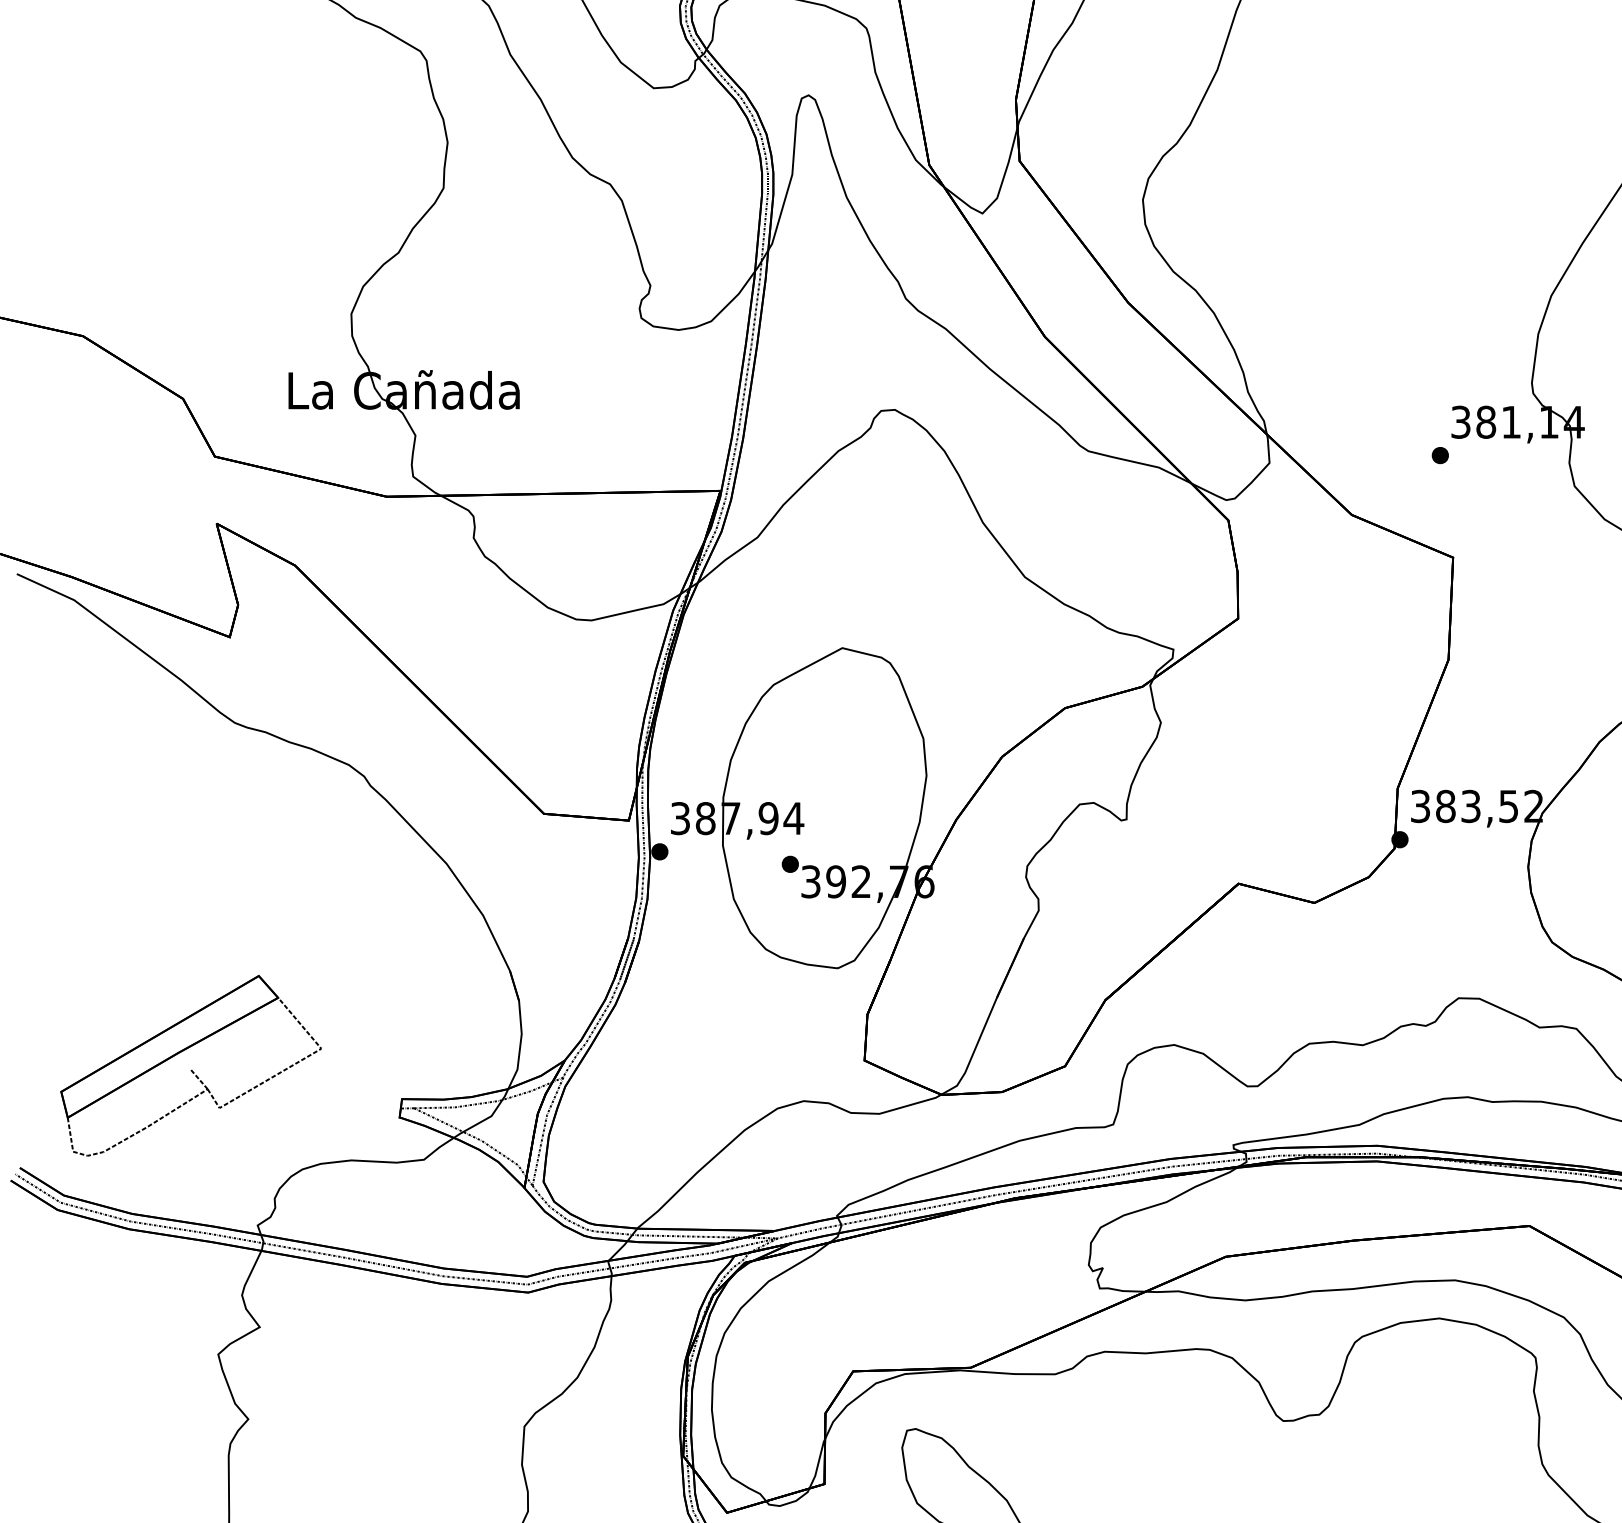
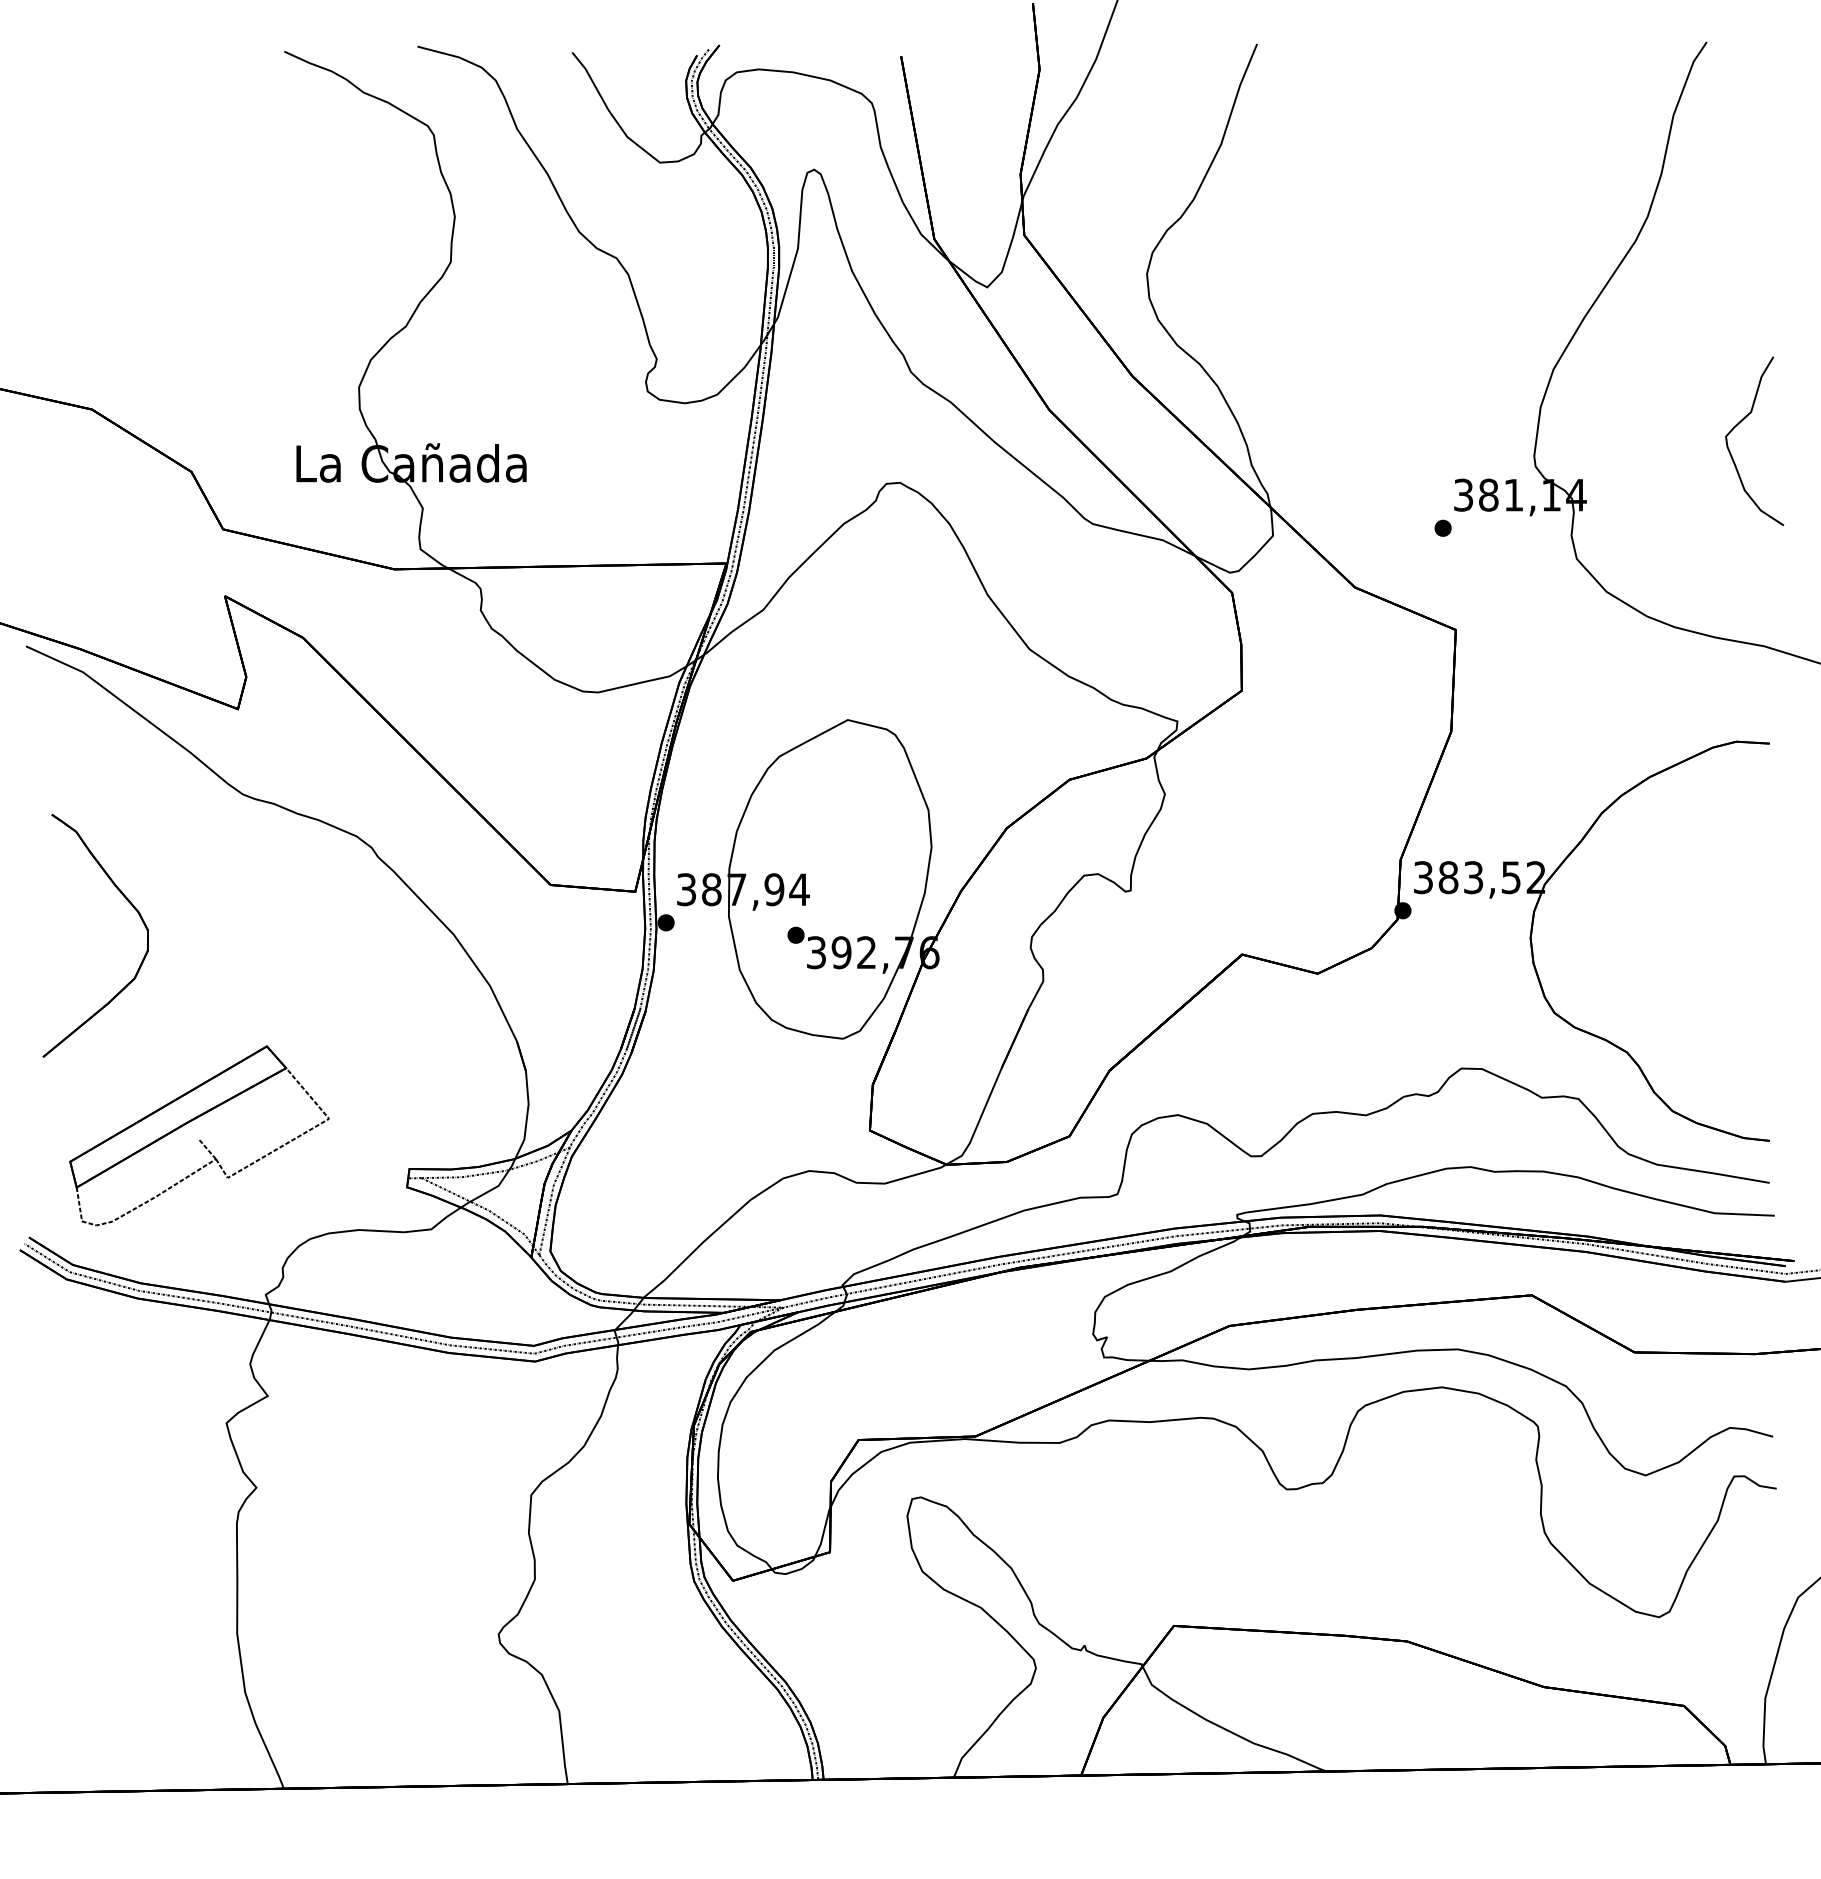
part: (124, 837) -> (133, 908), added

